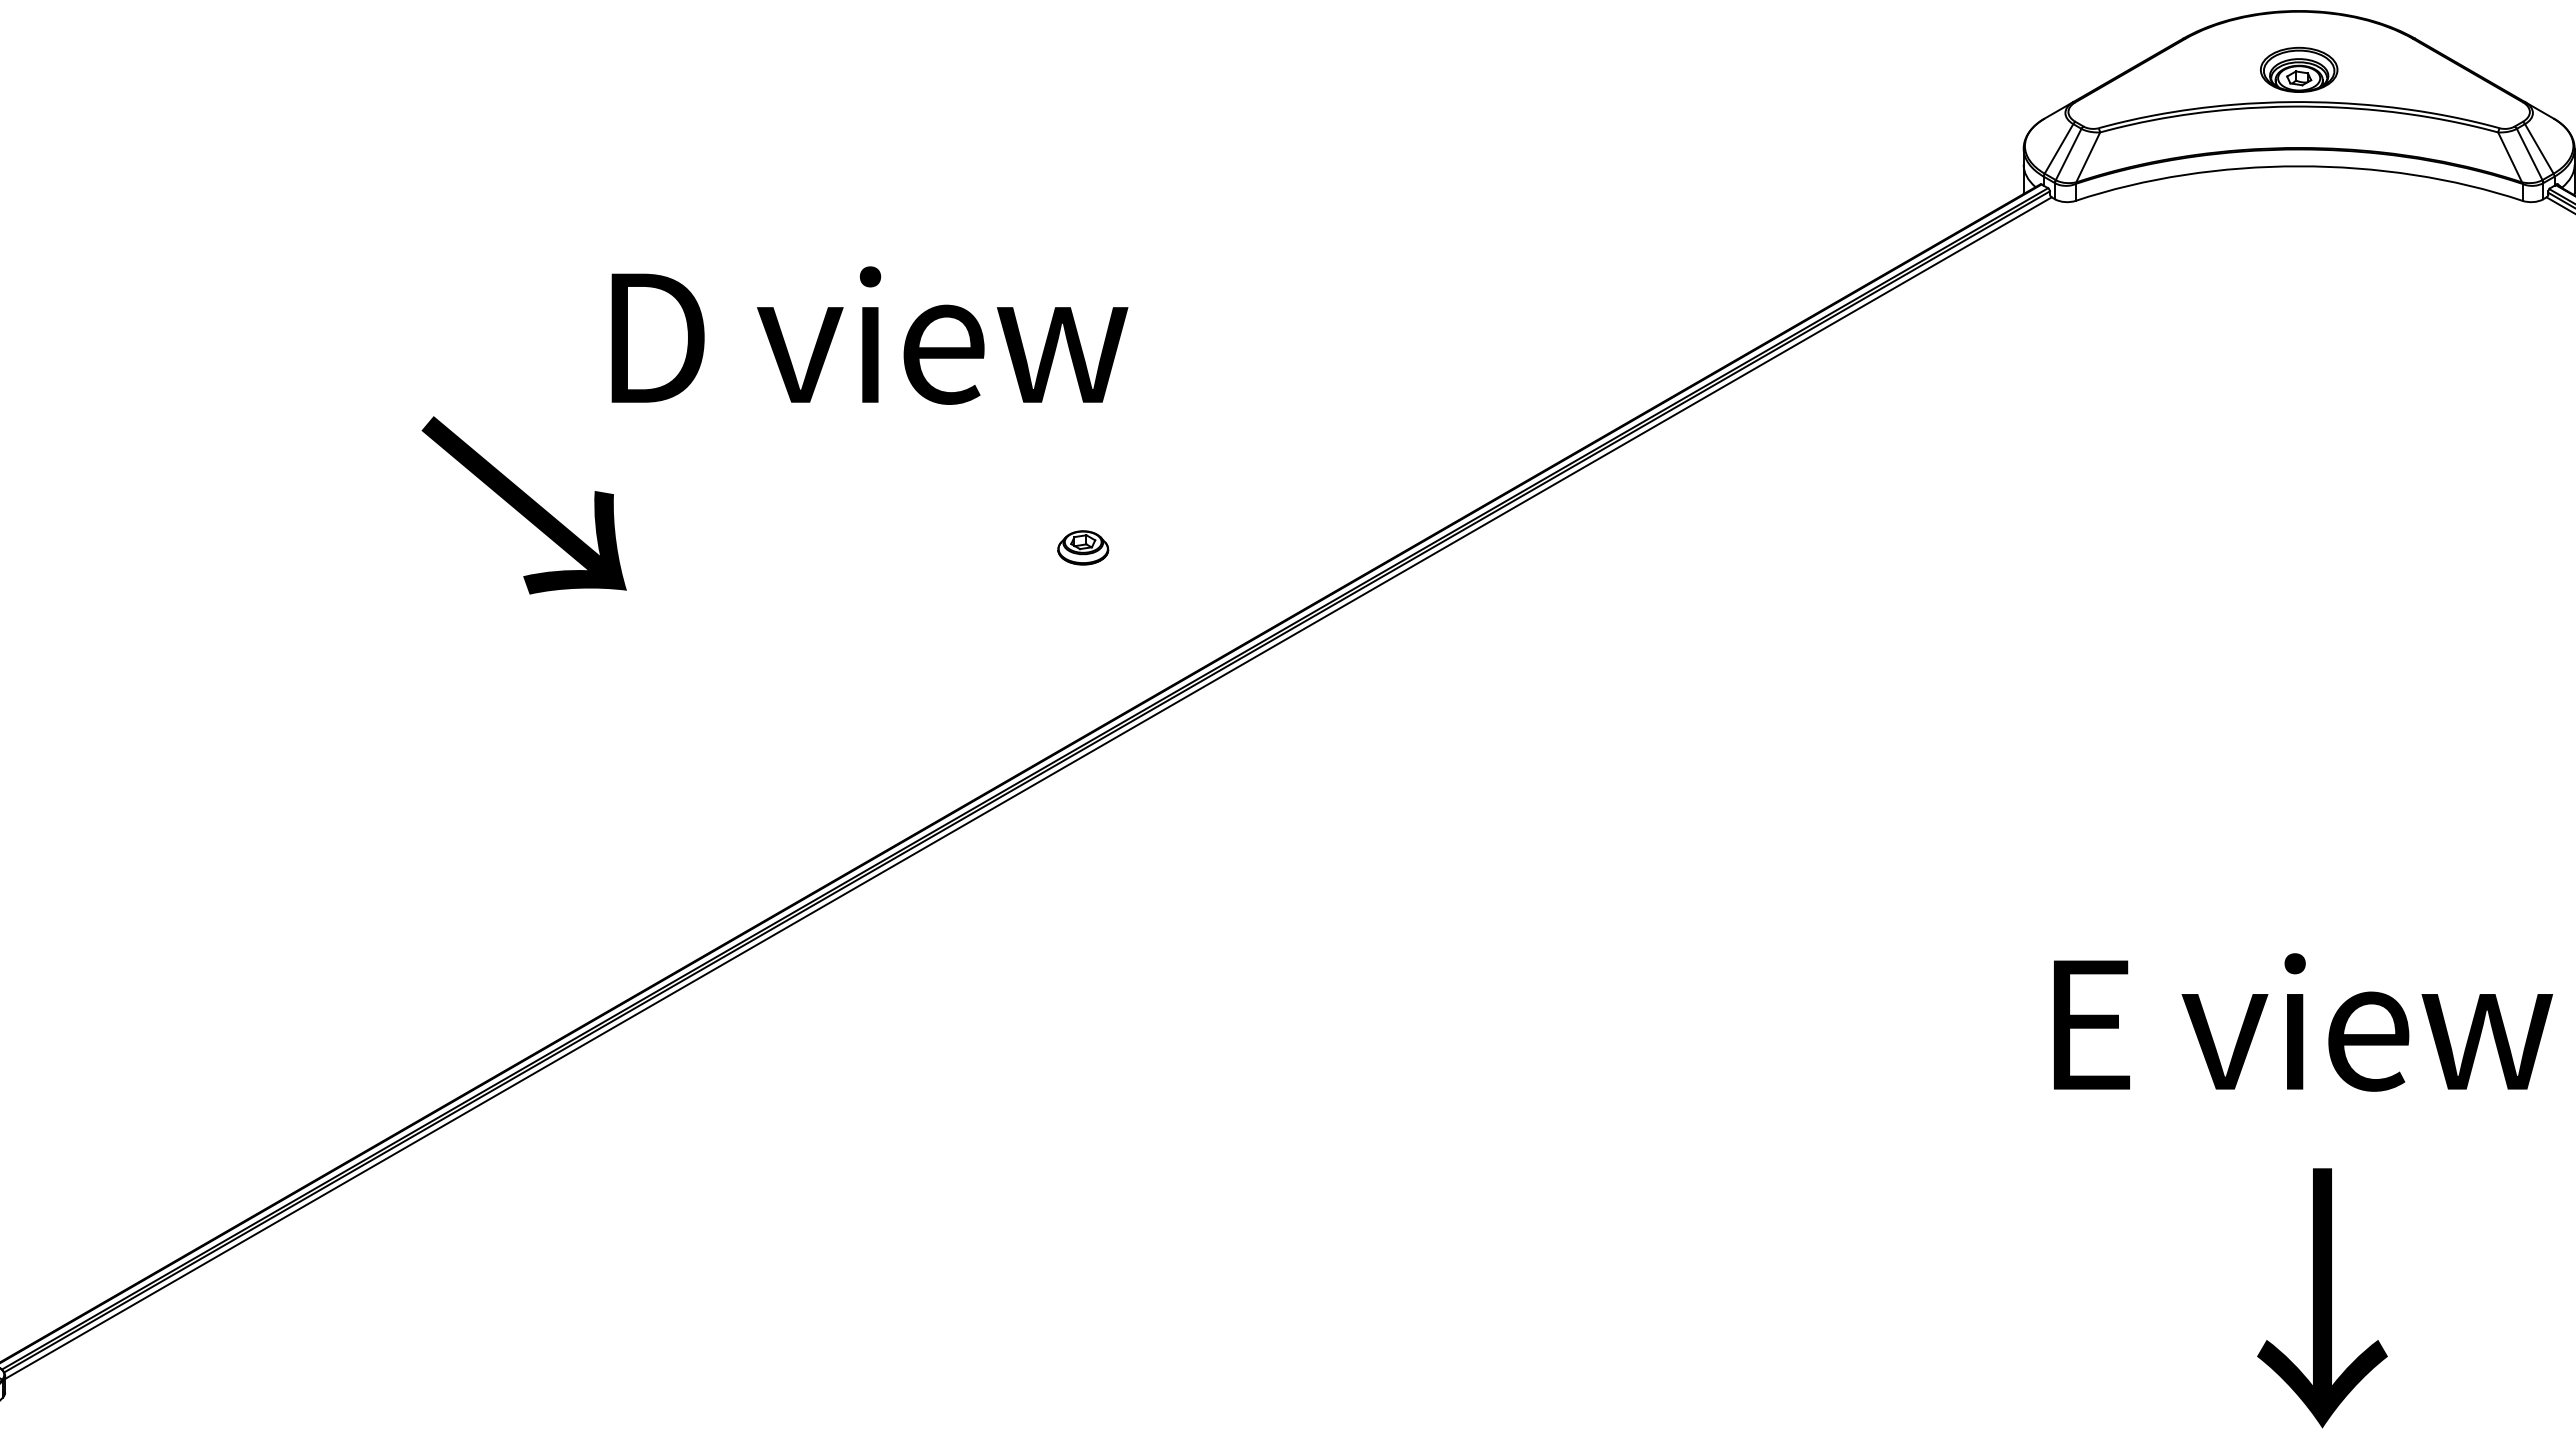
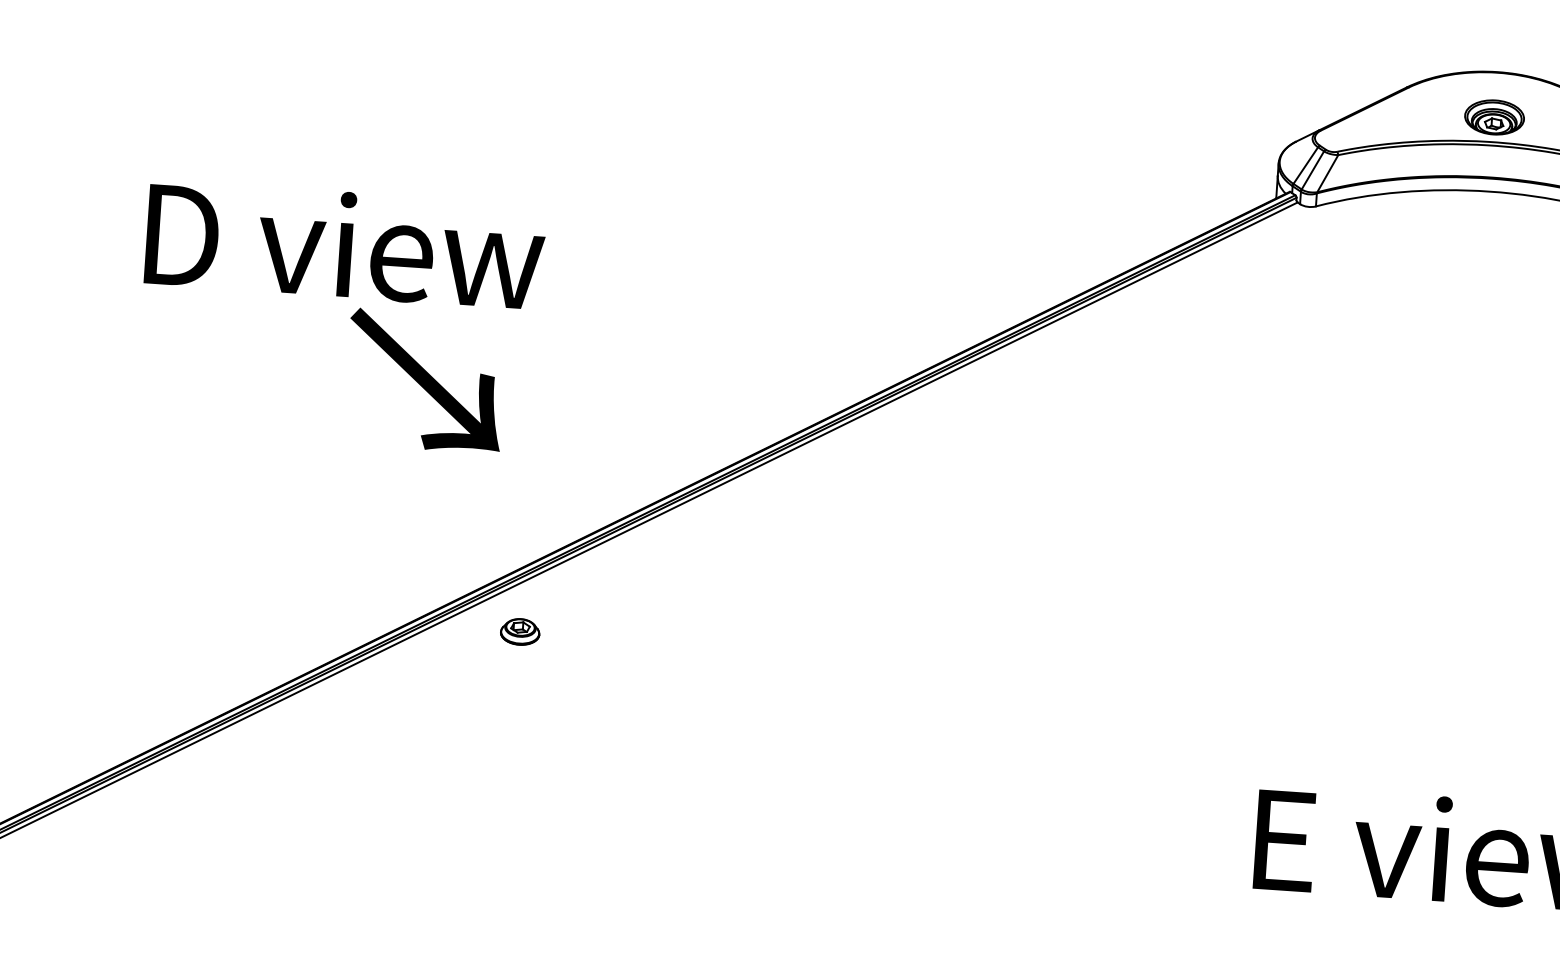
text: (869, 335) -> (345, 245), moved
text: (523, 505) -> (424, 381), moved
part: (1083, 547) -> (520, 631), moved

